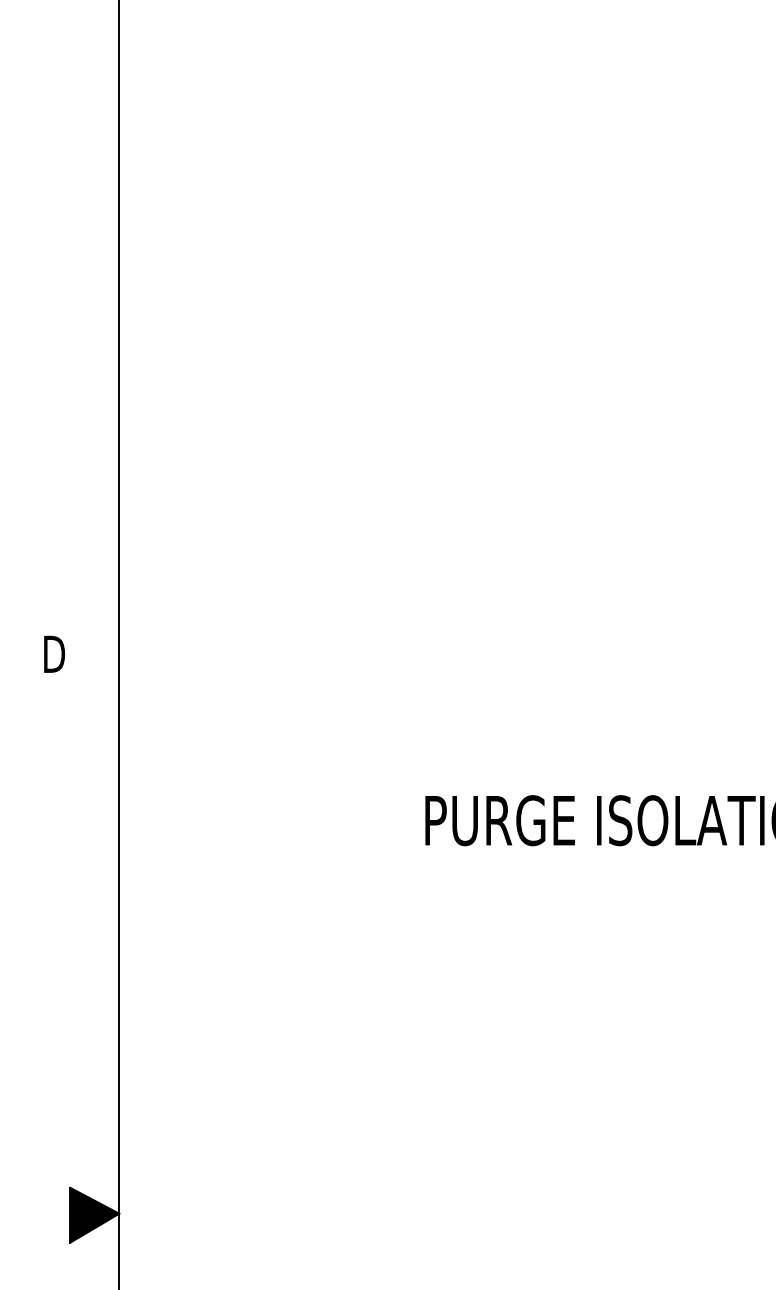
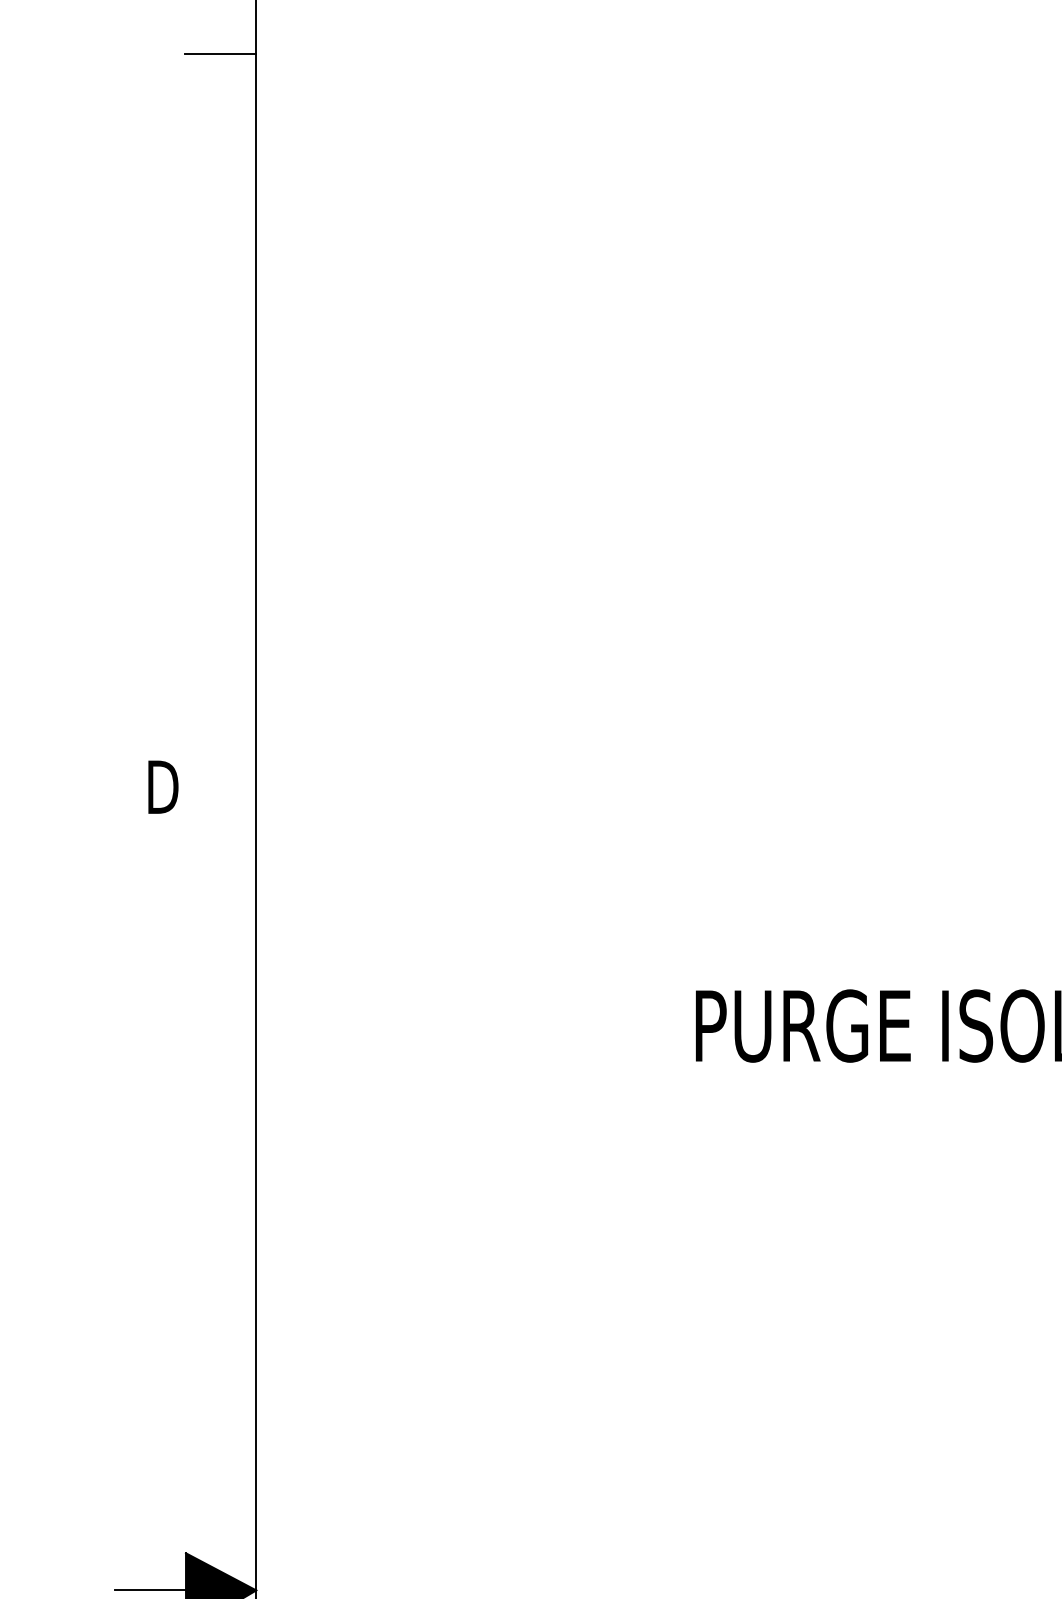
line: (94, 144) -> (220, 55), added
line: (45, 1213) -> (150, 1590), added

